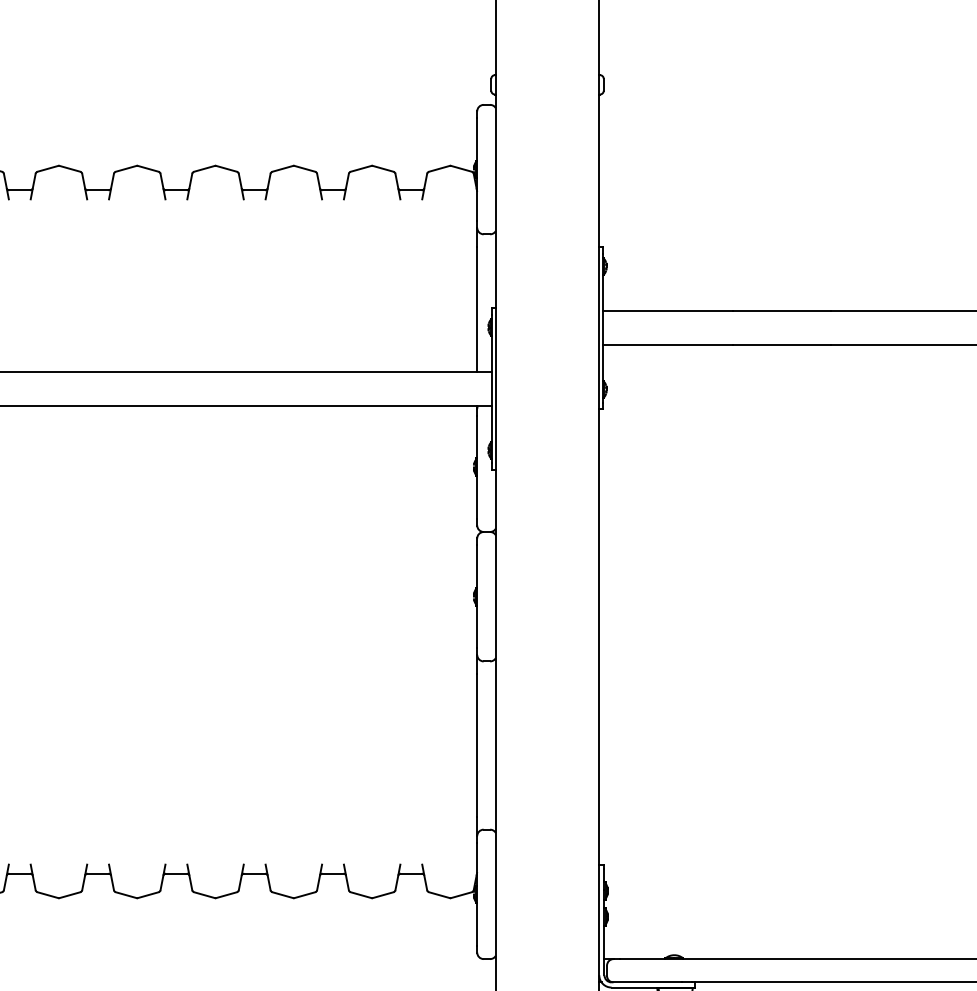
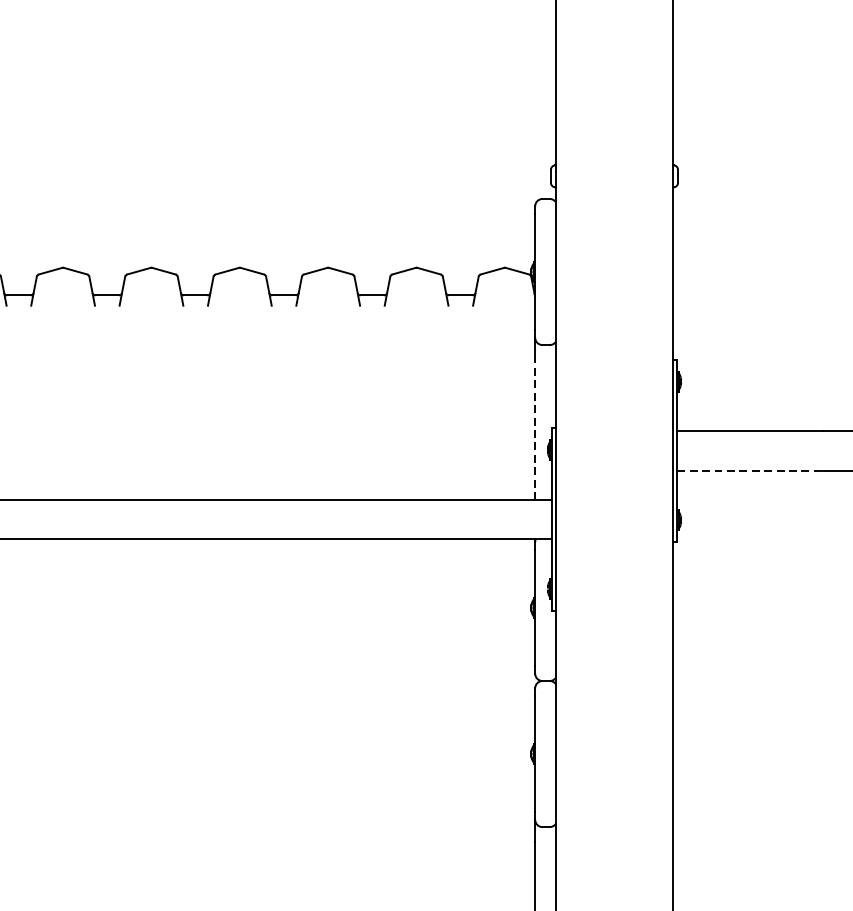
line: (477, 308) -> (535, 428), solid -> dashed
line: (667, 345) -> (749, 470), solid -> dashed

